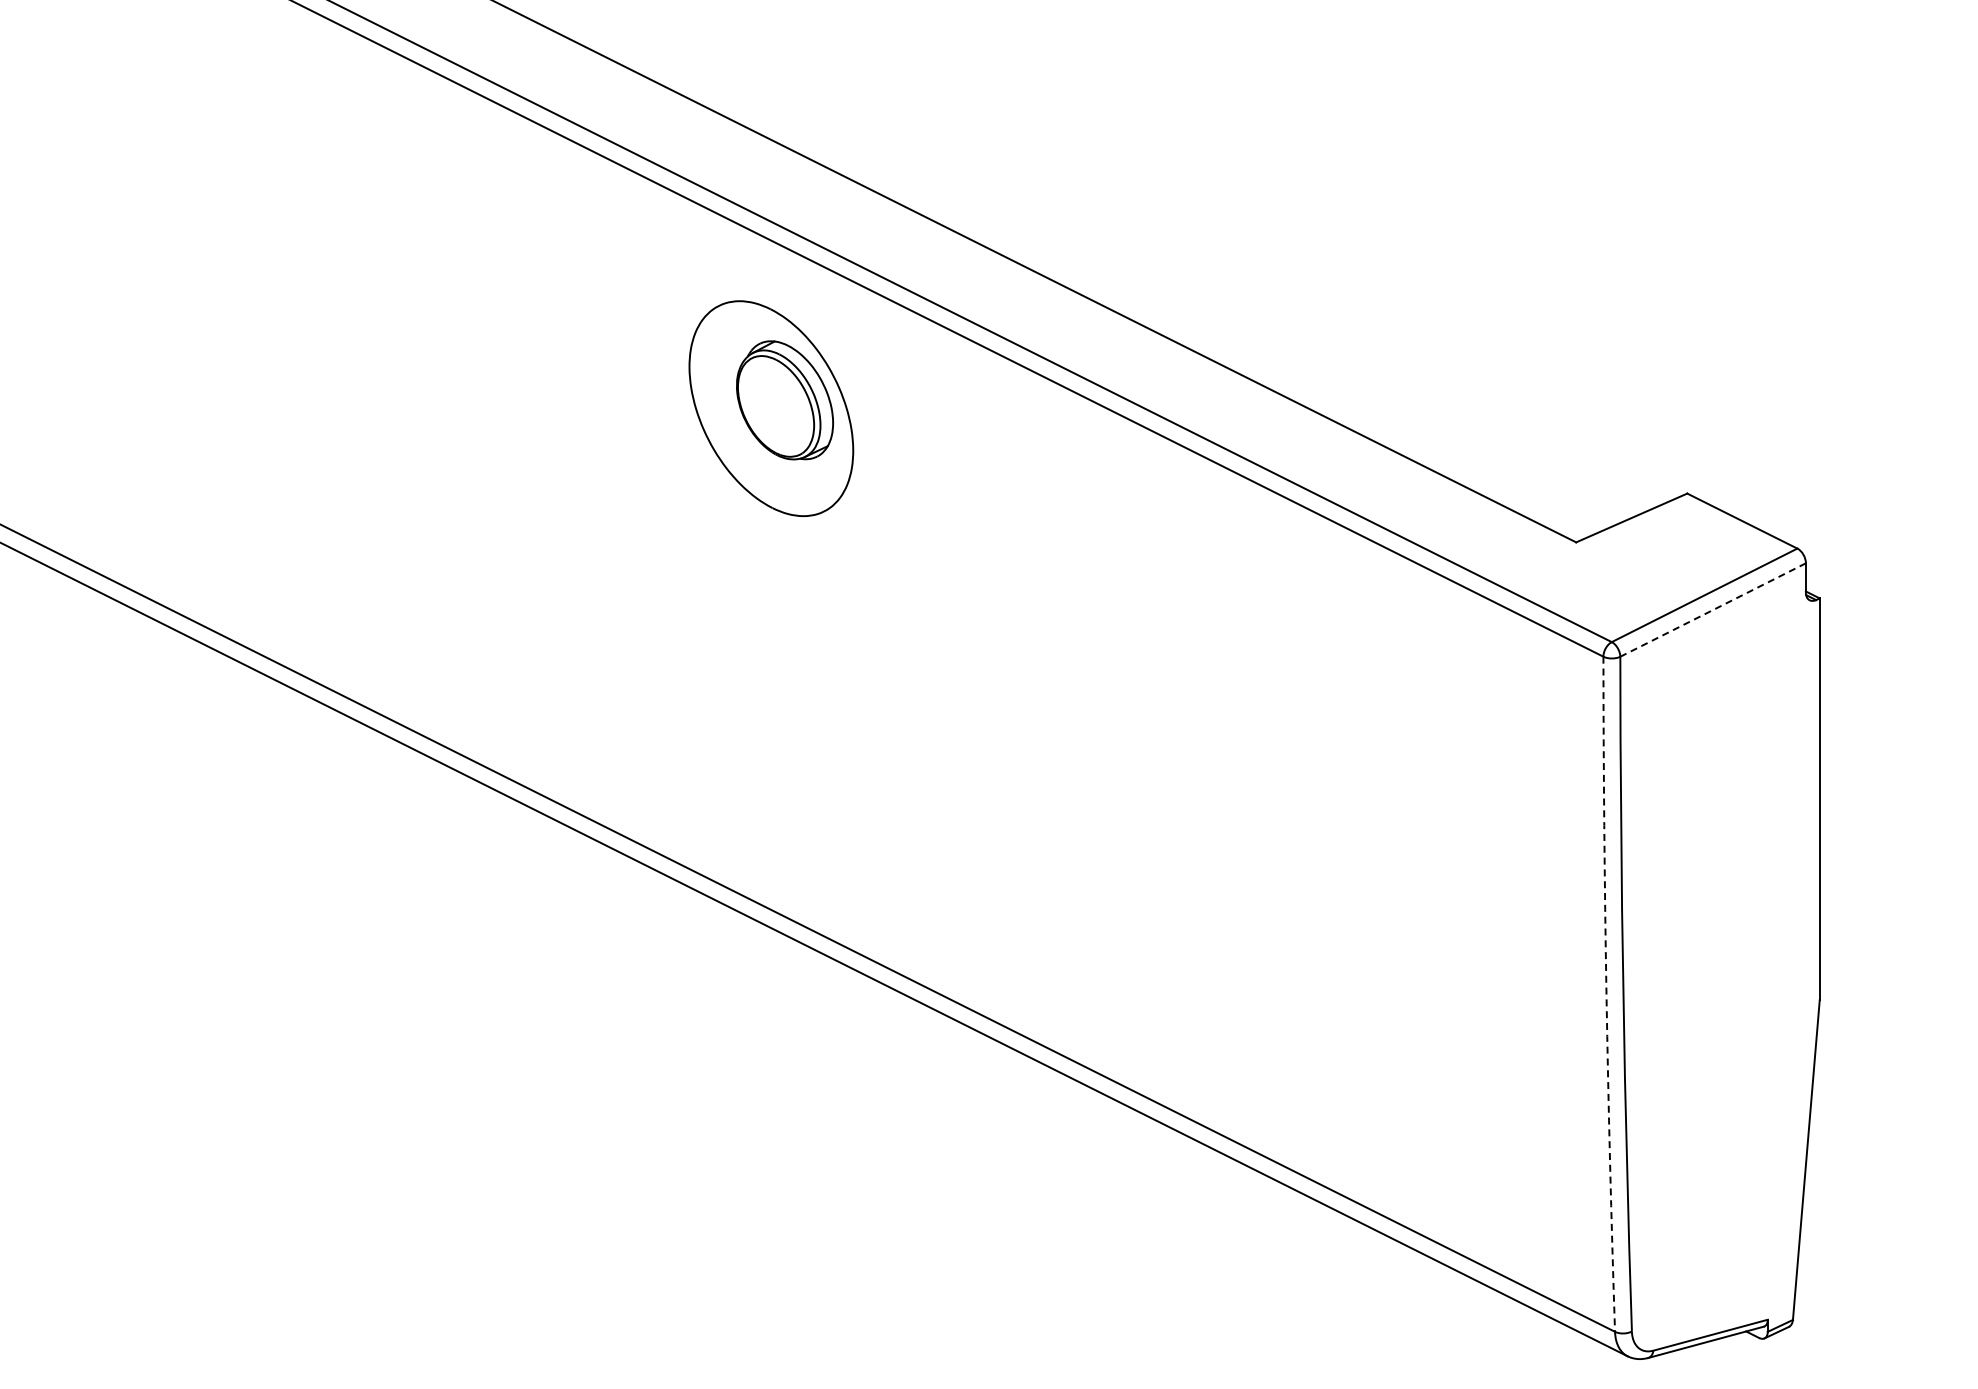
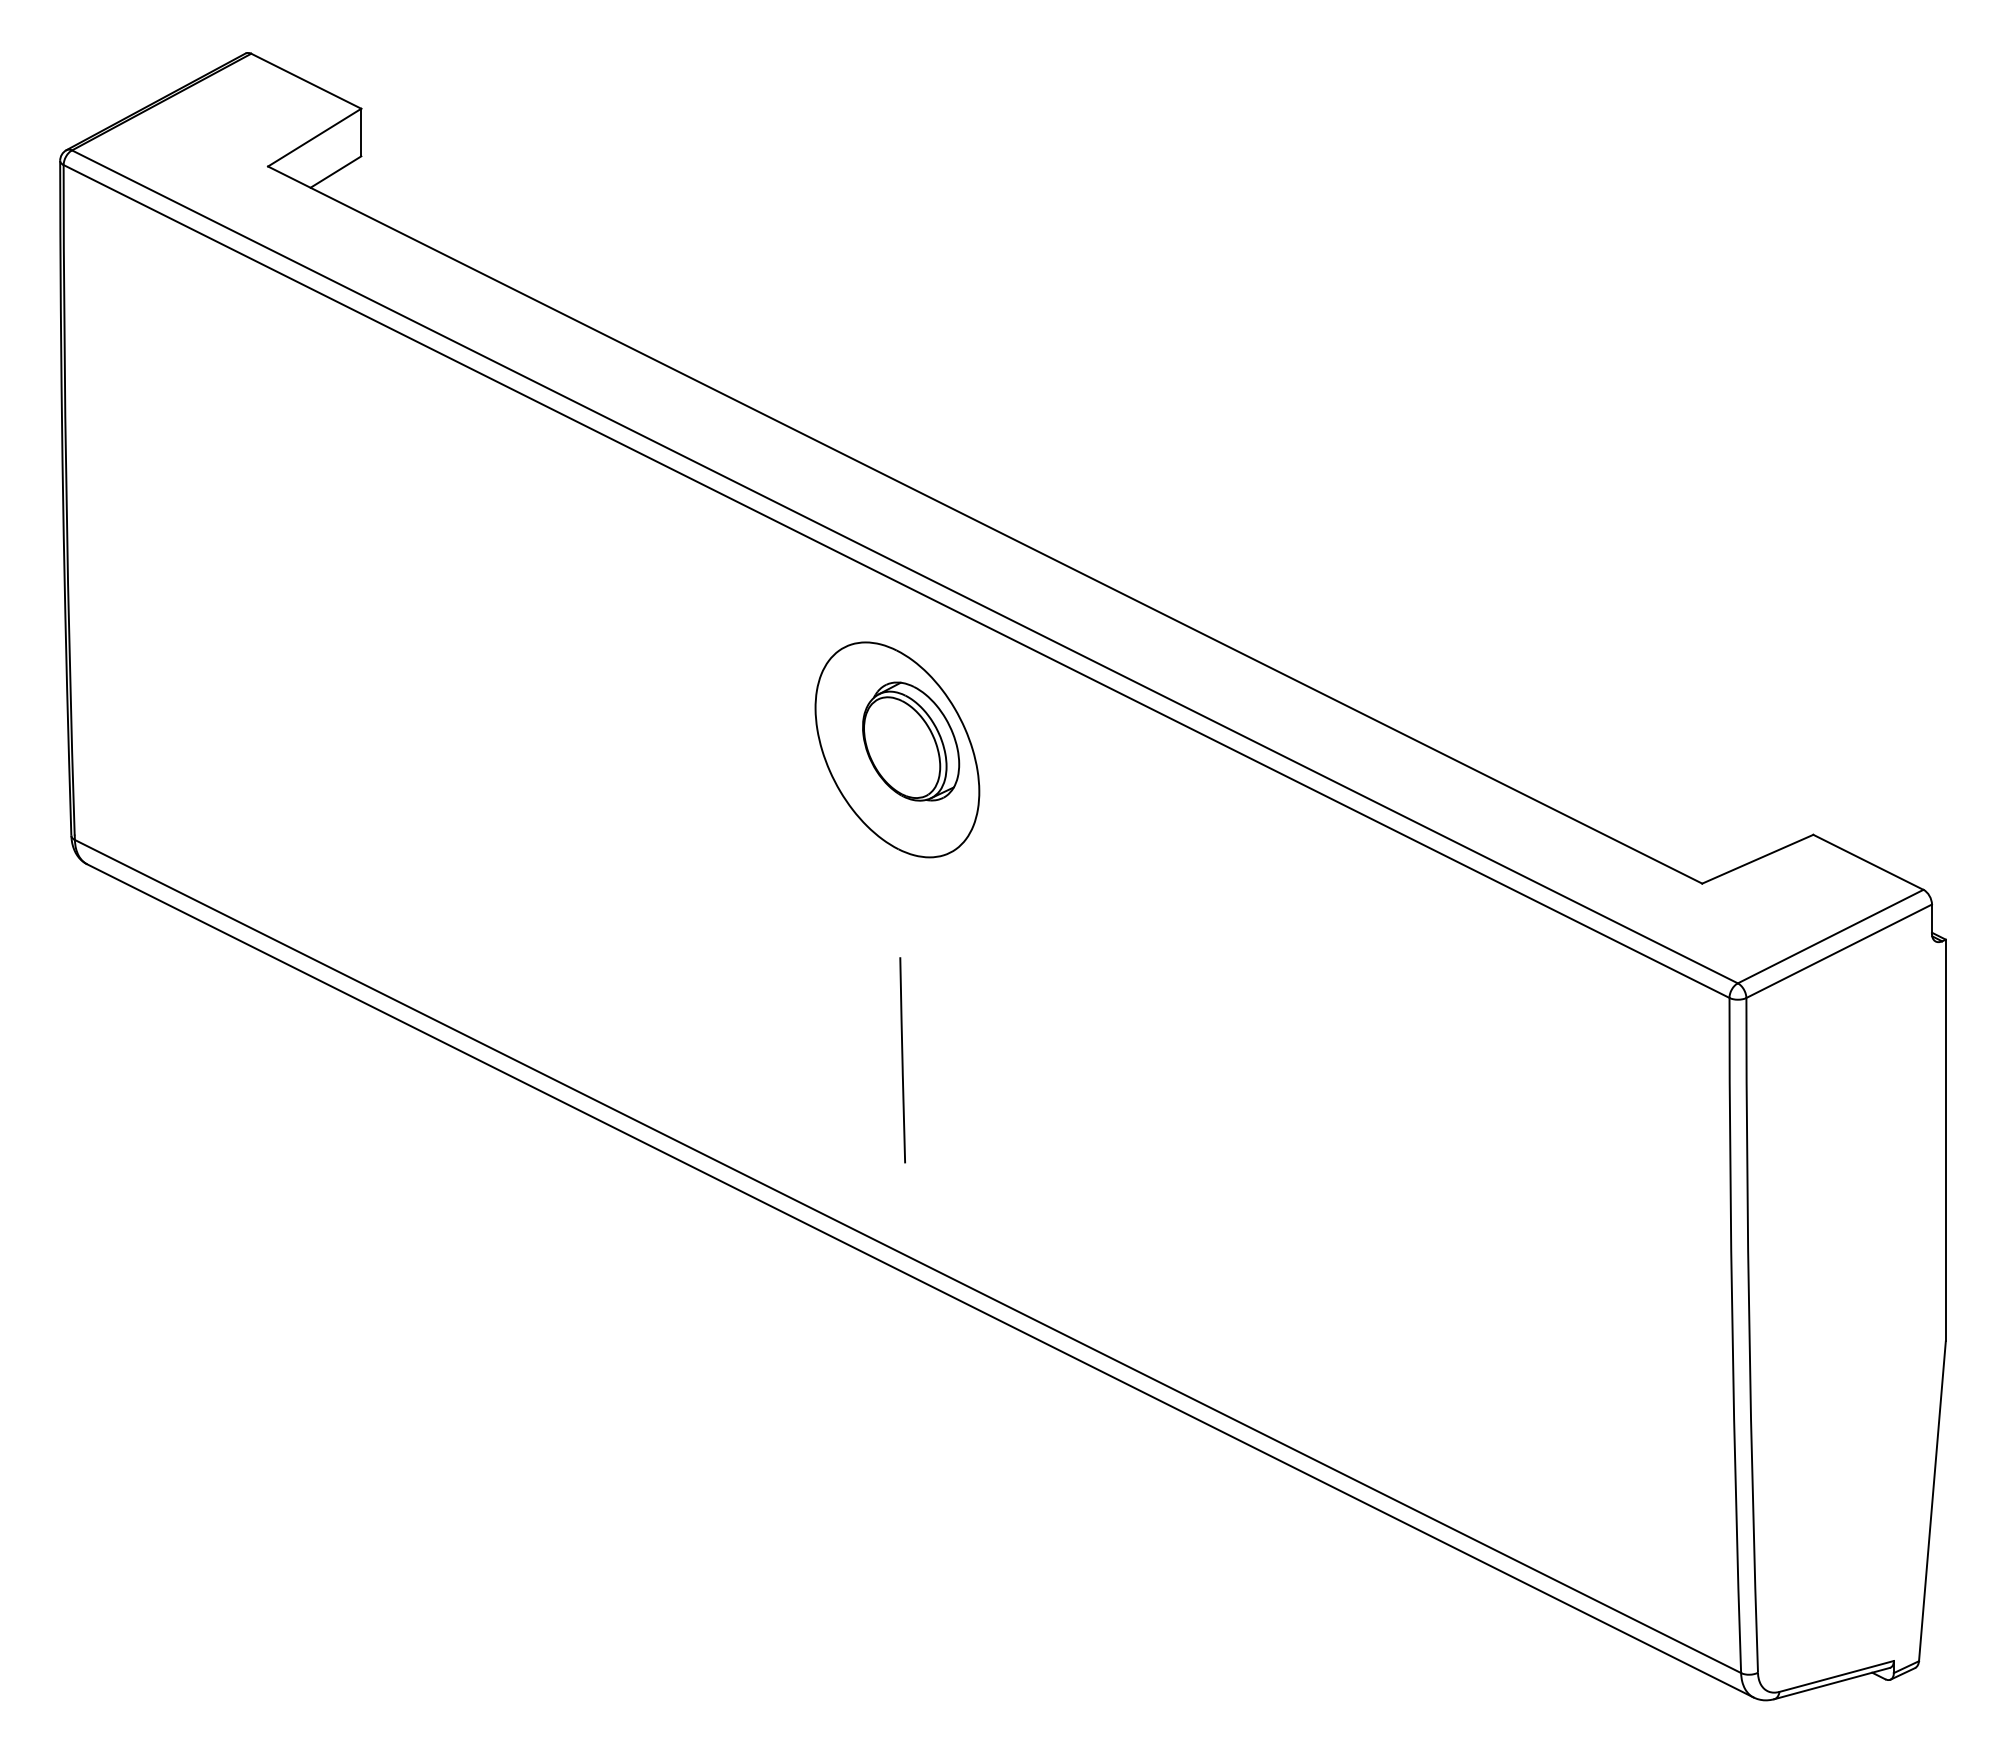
line: (1713, 610) -> (1839, 951), dashed -> solid
line: (776, 719) -> (902, 1060), added
arc: (1606, 994) -> (1732, 1335), dashed -> solid

